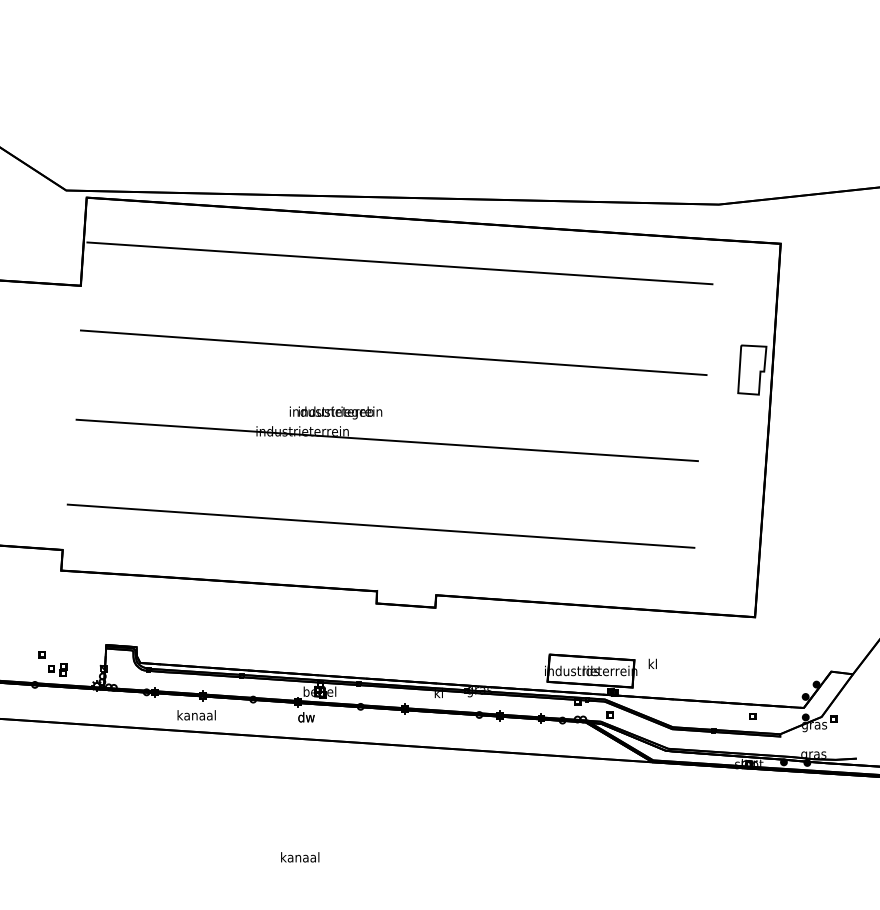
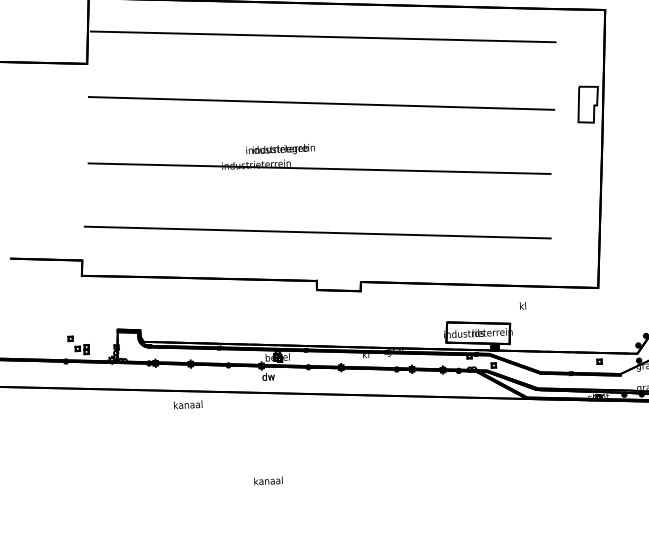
text: (652, 663) -> (522, 305), moved
text: (196, 715) -> (188, 404), moved

